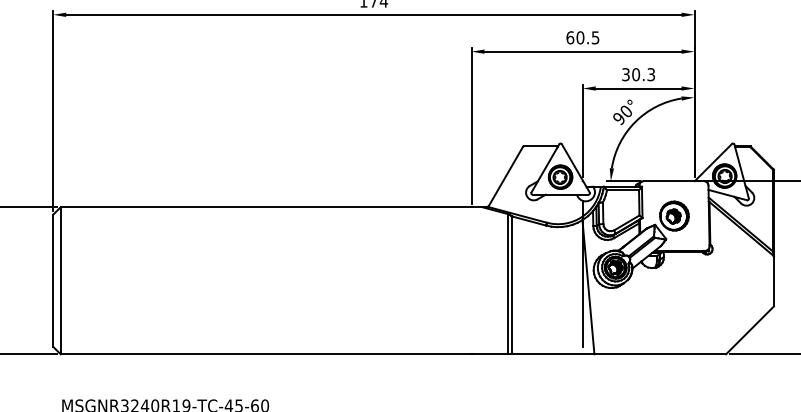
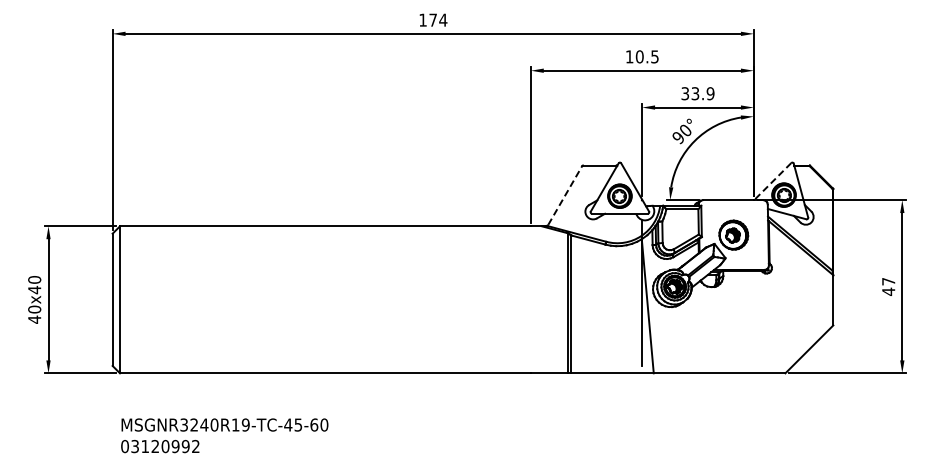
text: (570, 37) -> (629, 56), 60.5 -> 10.5
text: (643, 74) -> (702, 93), 30.3 -> 33.9
line: (713, 162) -> (772, 181), solid -> dashed
line: (506, 175) -> (565, 194), solid -> dashed

